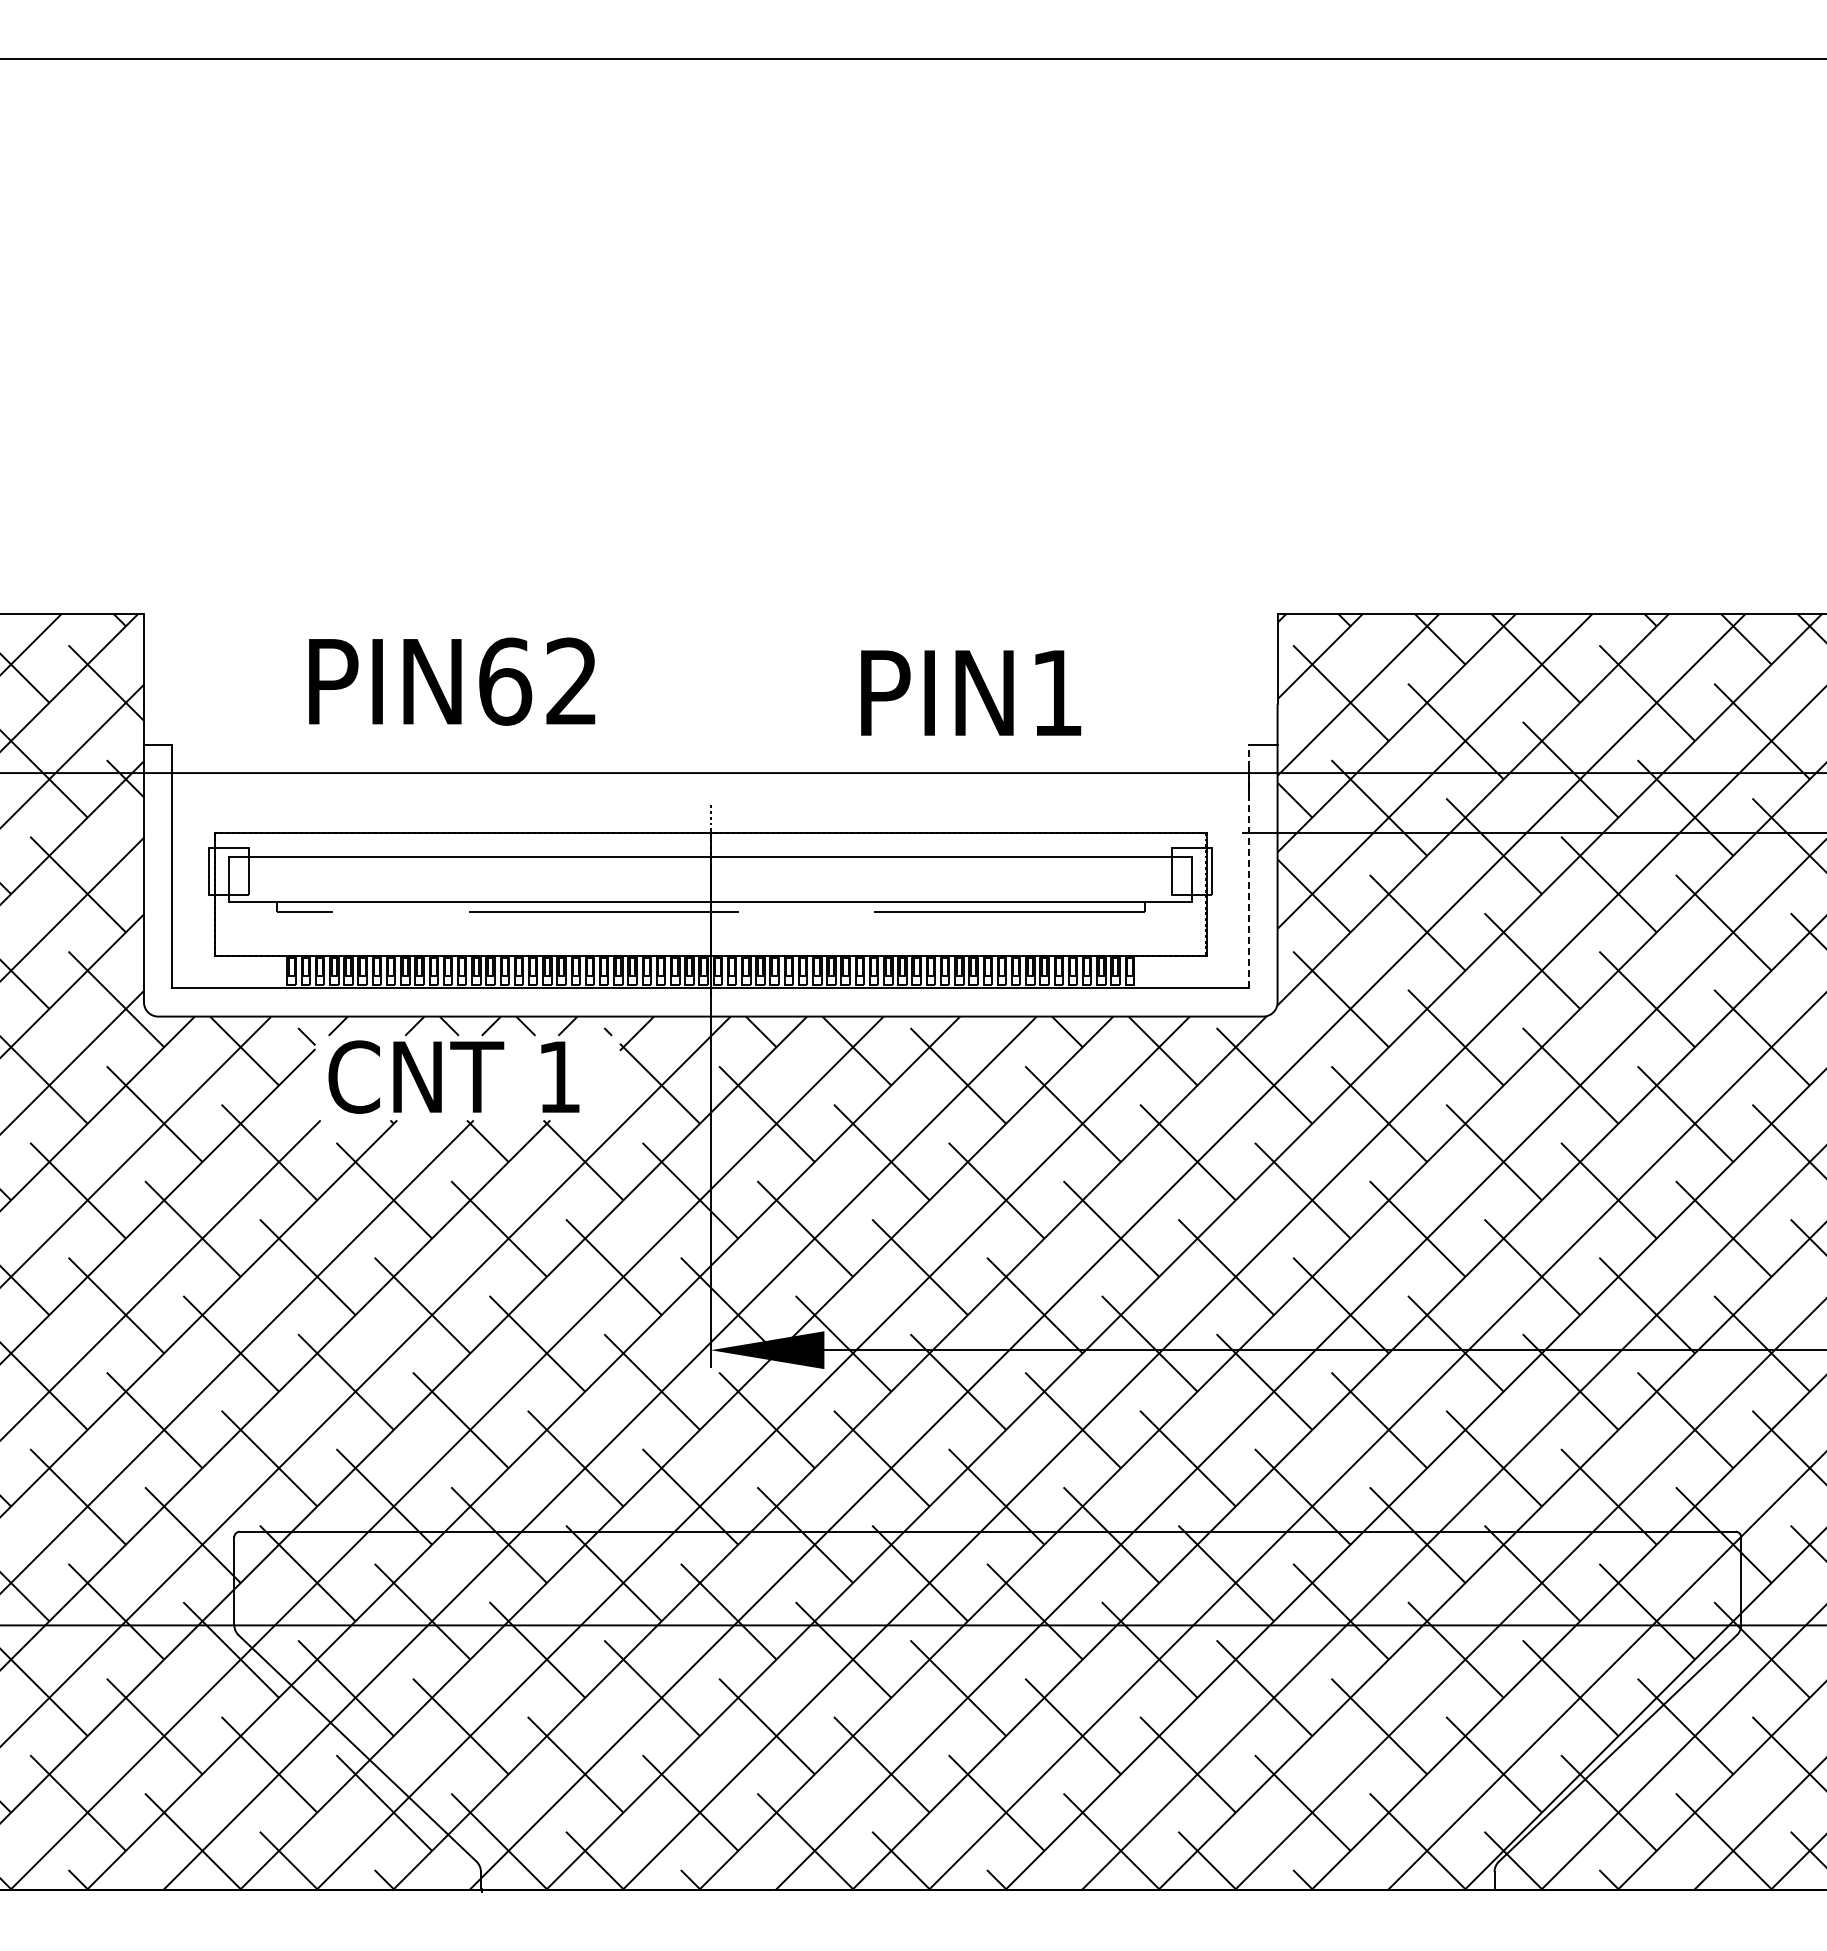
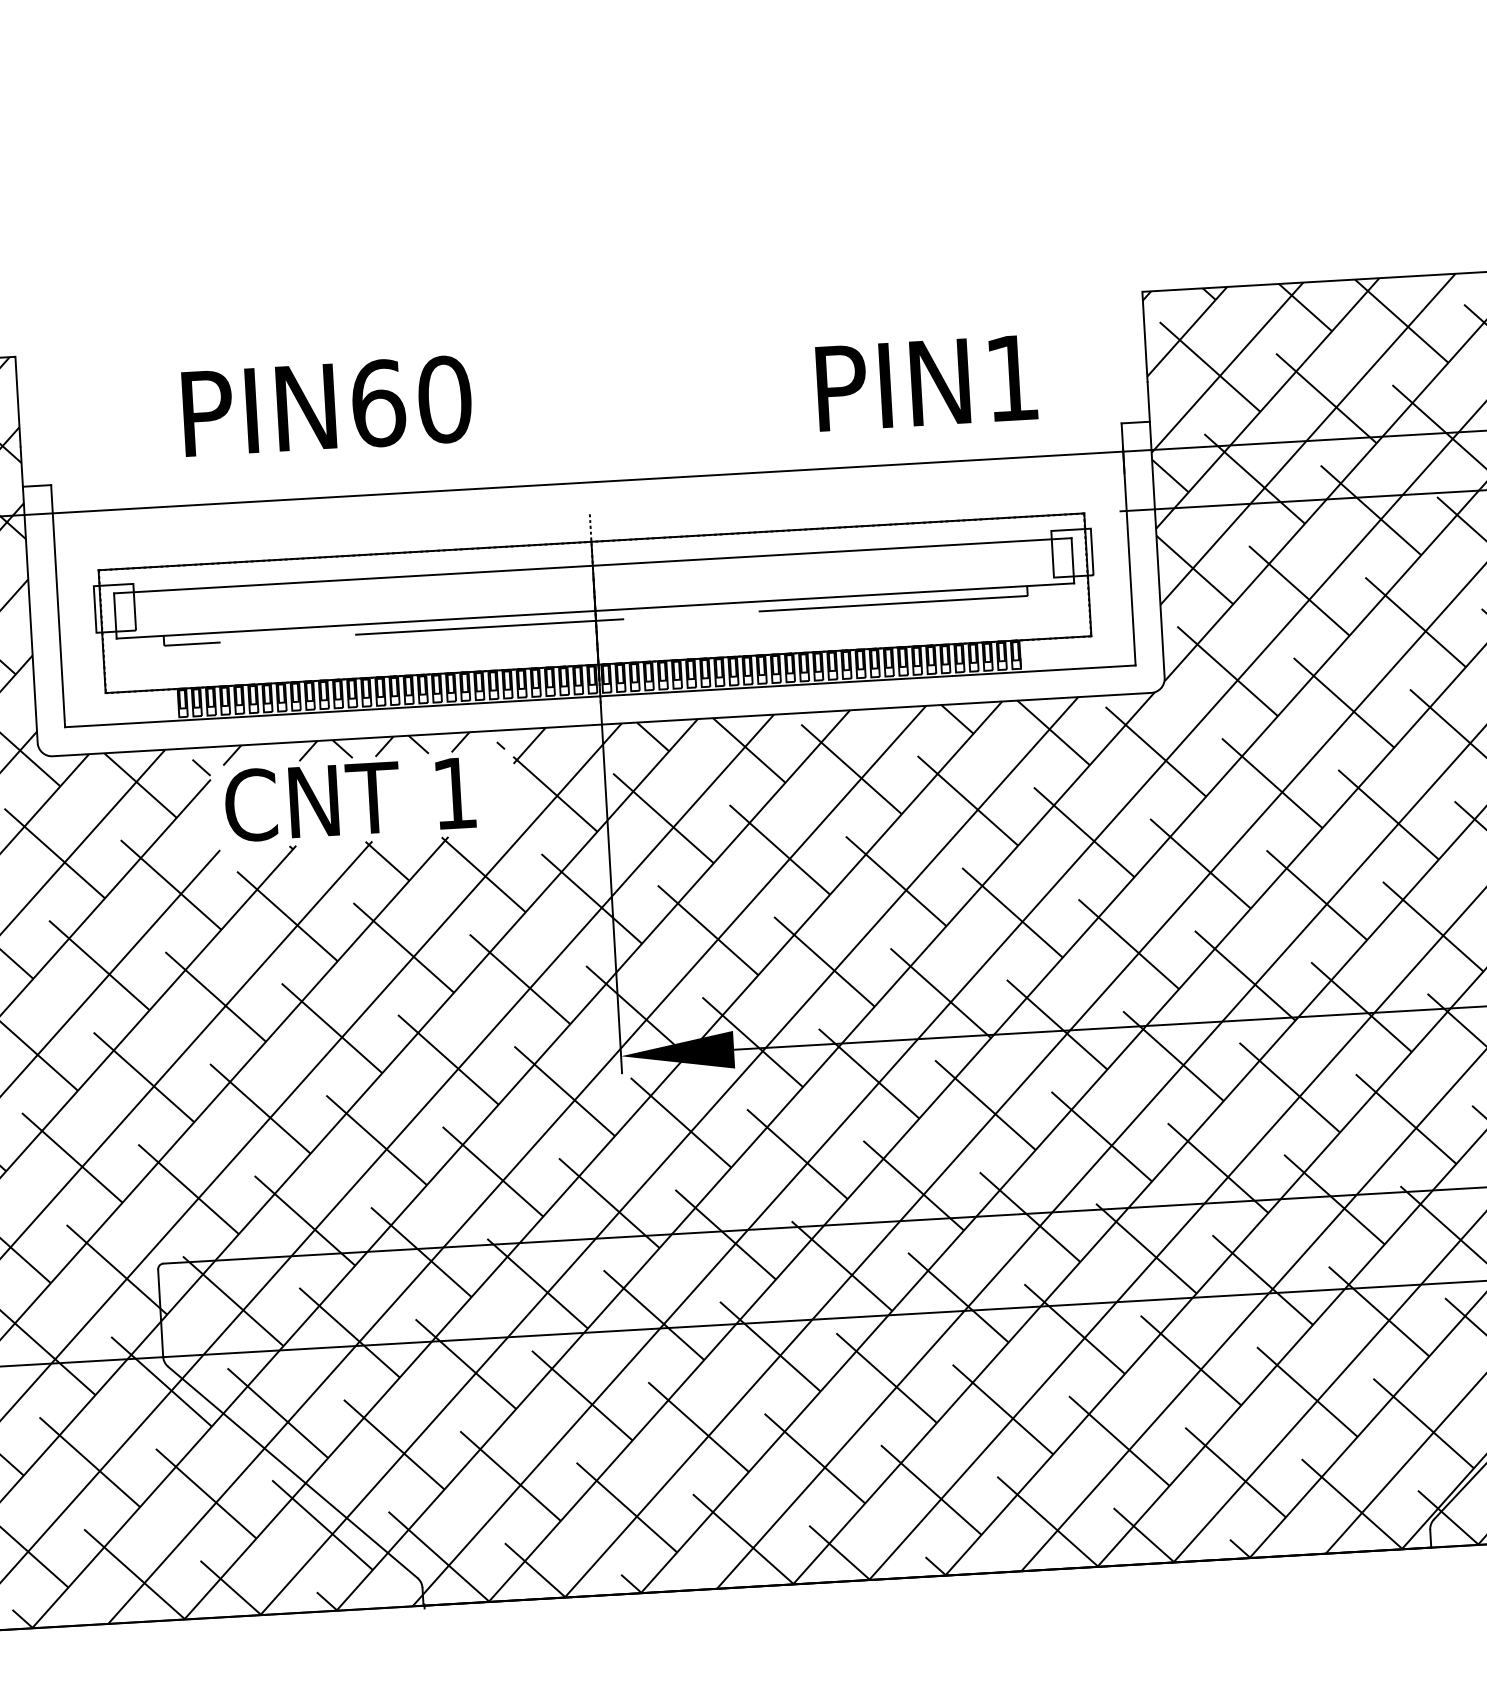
text: (571, 681) -> (444, 399), PIN62 -> PIN60
text: (971, 692) -> (927, 382), moved
line: (1249, 866) -> (1128, 544), dashed -> solid

